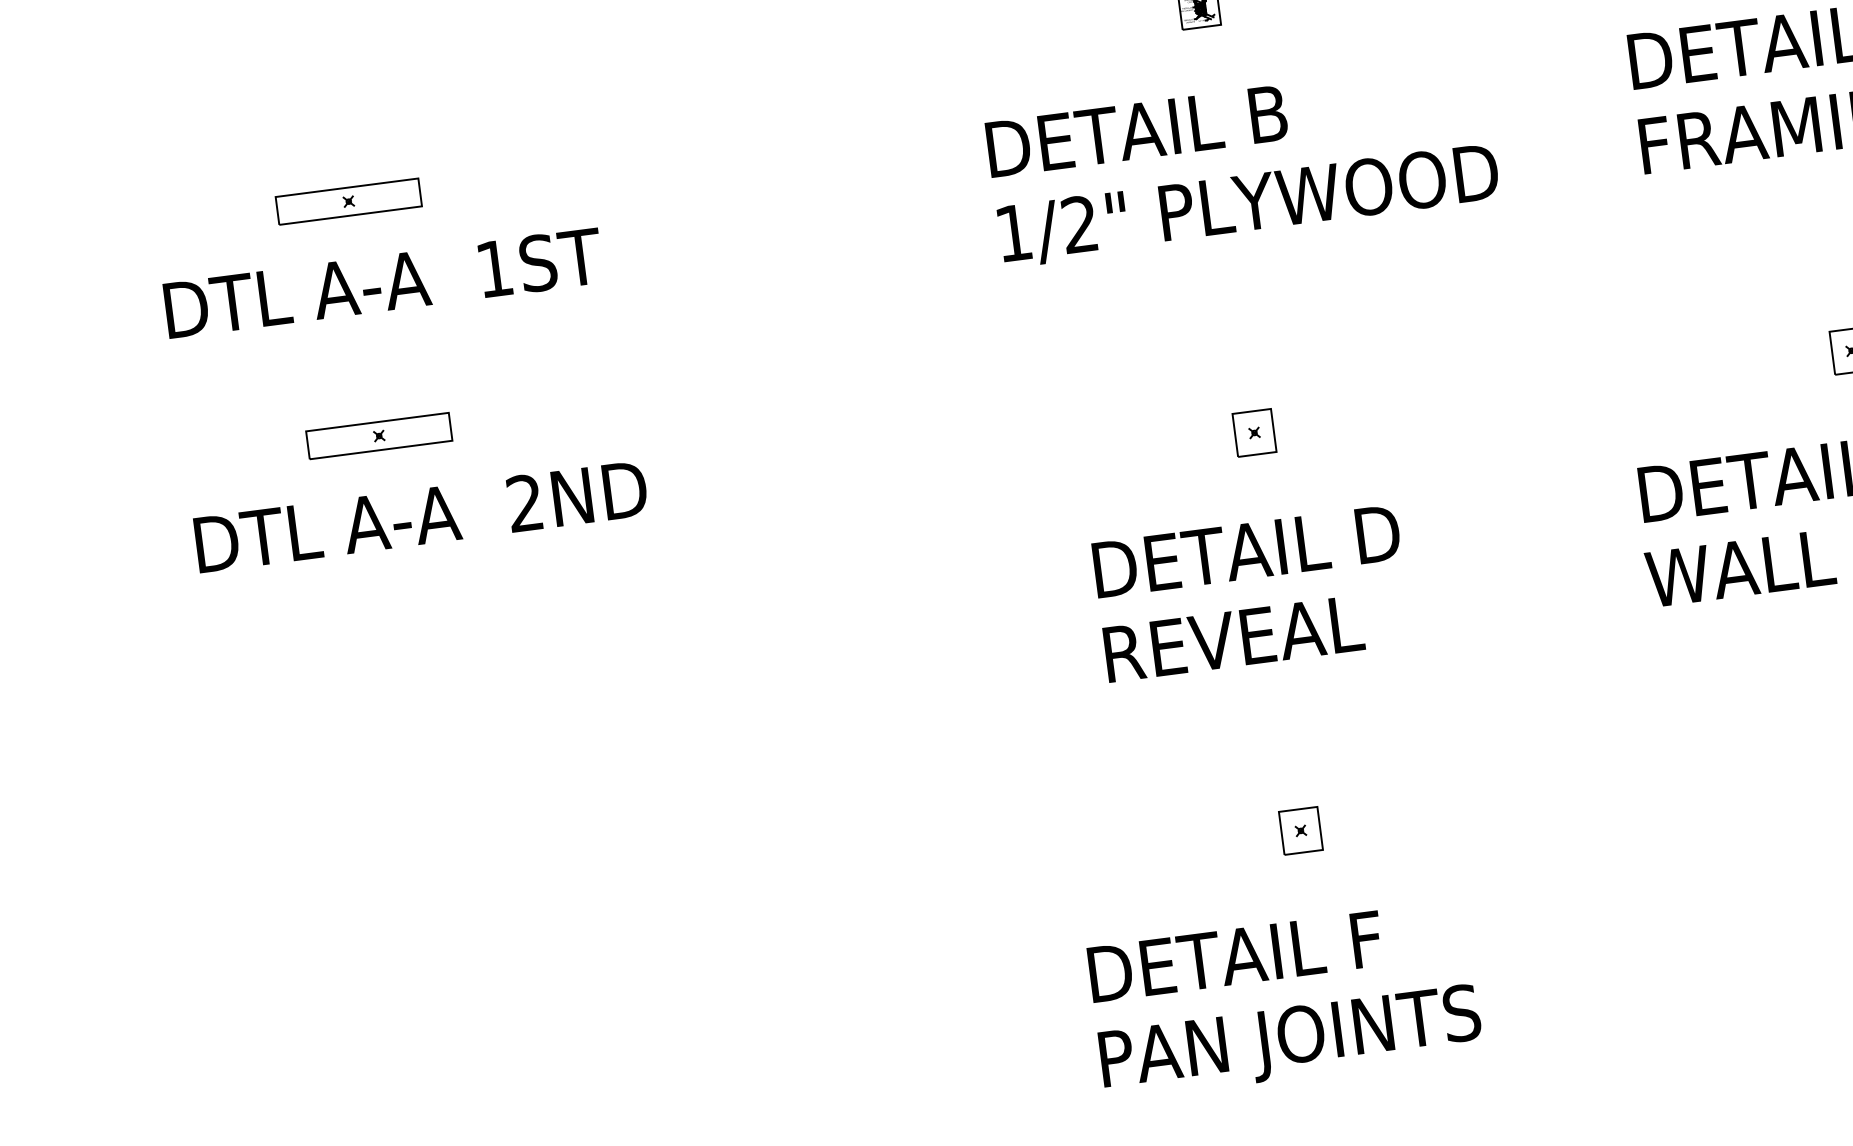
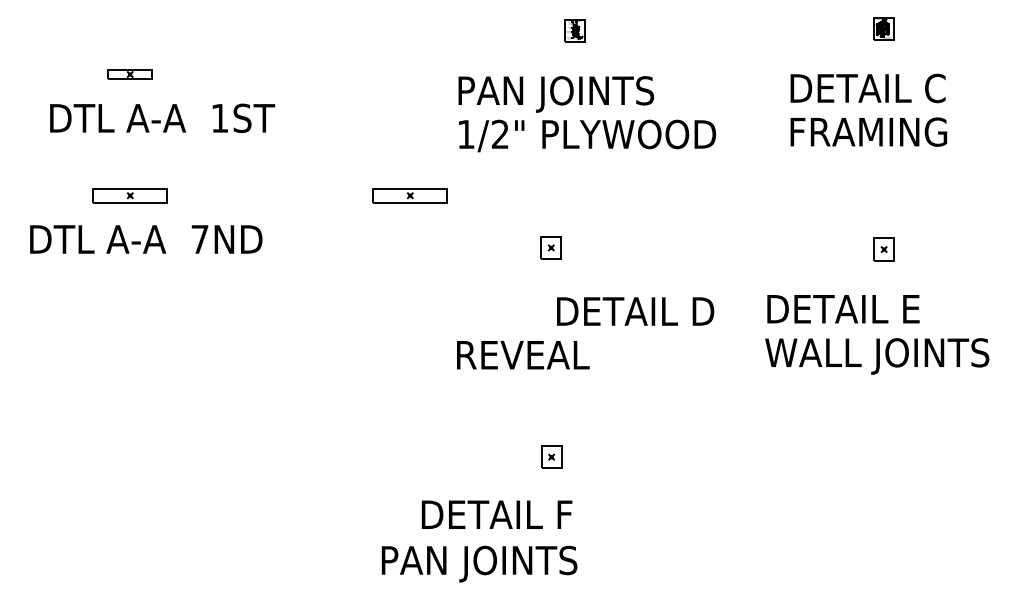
text: (1182, 132) -> (558, 94), DETAIL B -> PAN JOINTS
part: (347, 201) -> (129, 74), size x0.6
text: (383, 283) -> (162, 118), moved
part: (919, 365) -> (409, 195), added
part: (1252, 432) -> (550, 247), moved
text: (523, 501) -> (199, 238), 2ND -> 7ND
text: (1246, 551) -> (635, 311), moved
text: (1234, 639) -> (523, 355), moved
part: (1300, 829) -> (551, 456), moved
text: (1234, 956) -> (496, 514), moved
text: (1290, 1041) -> (479, 563), moved

